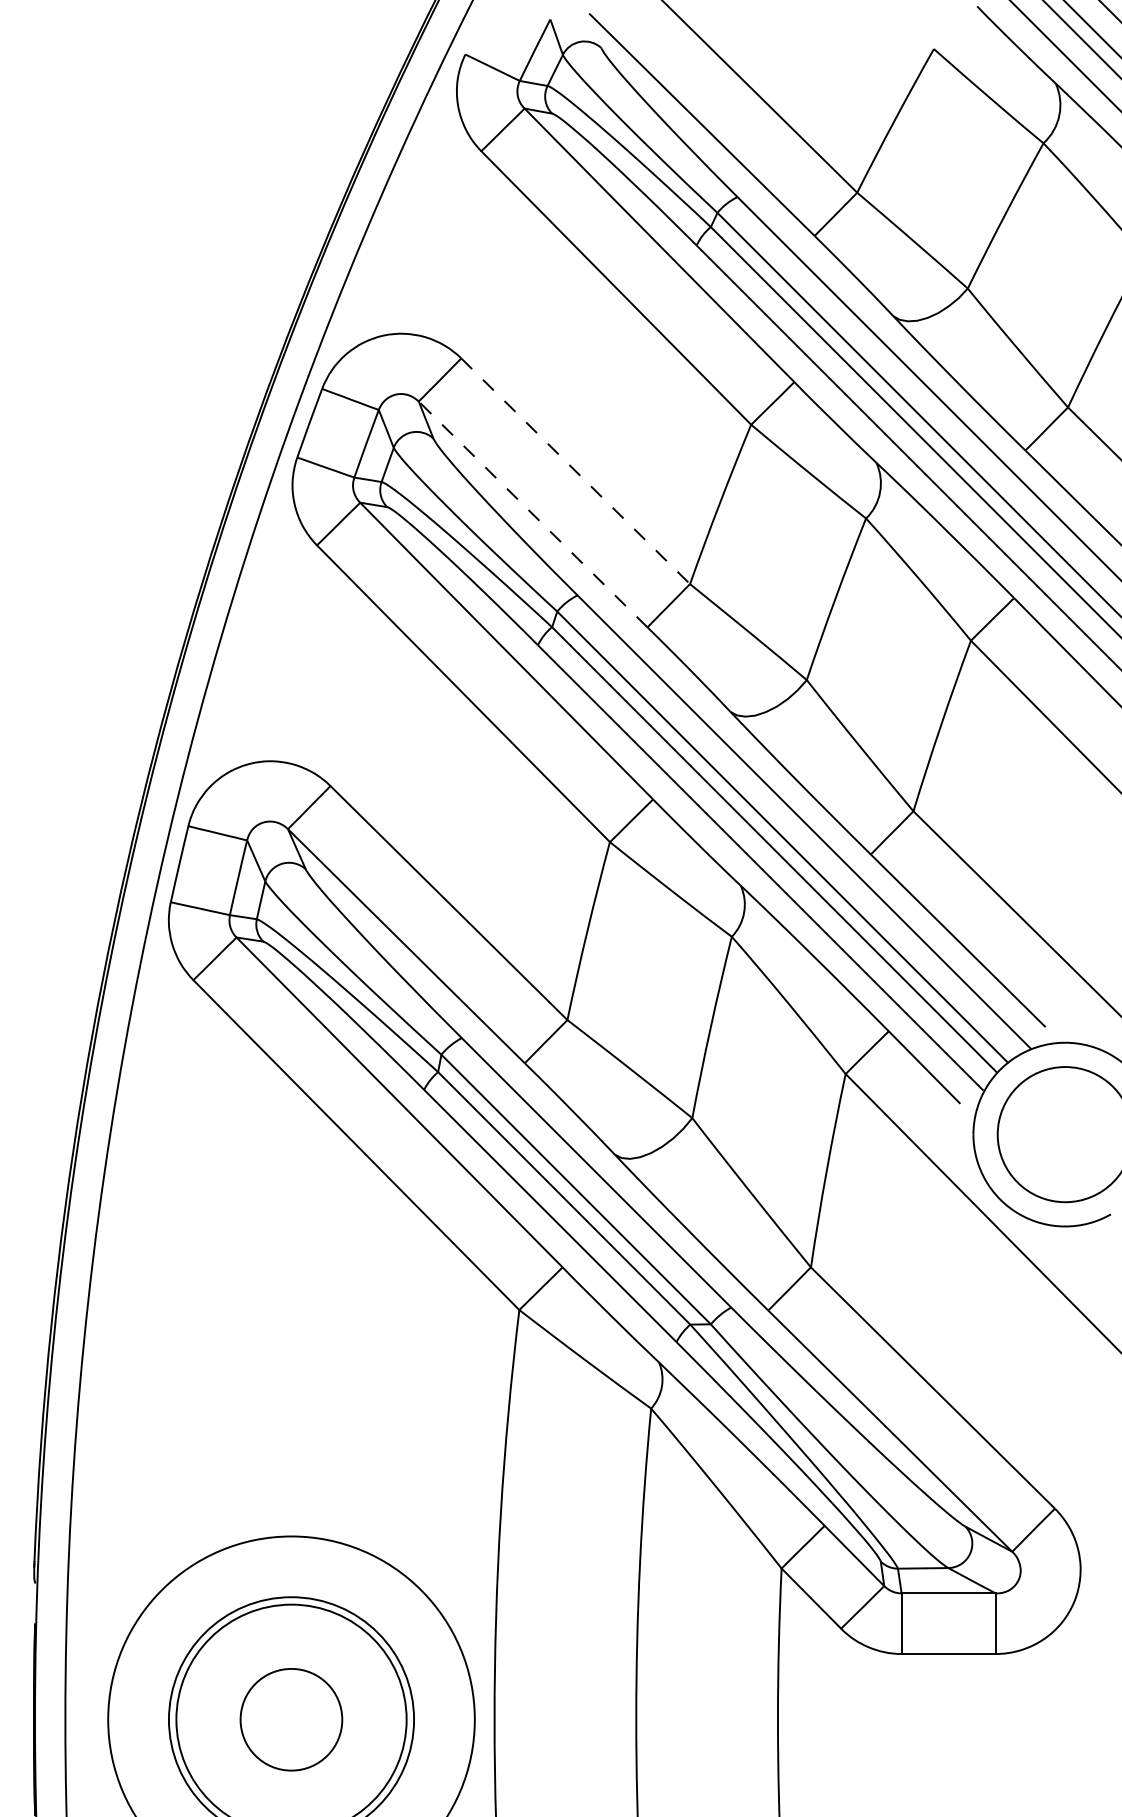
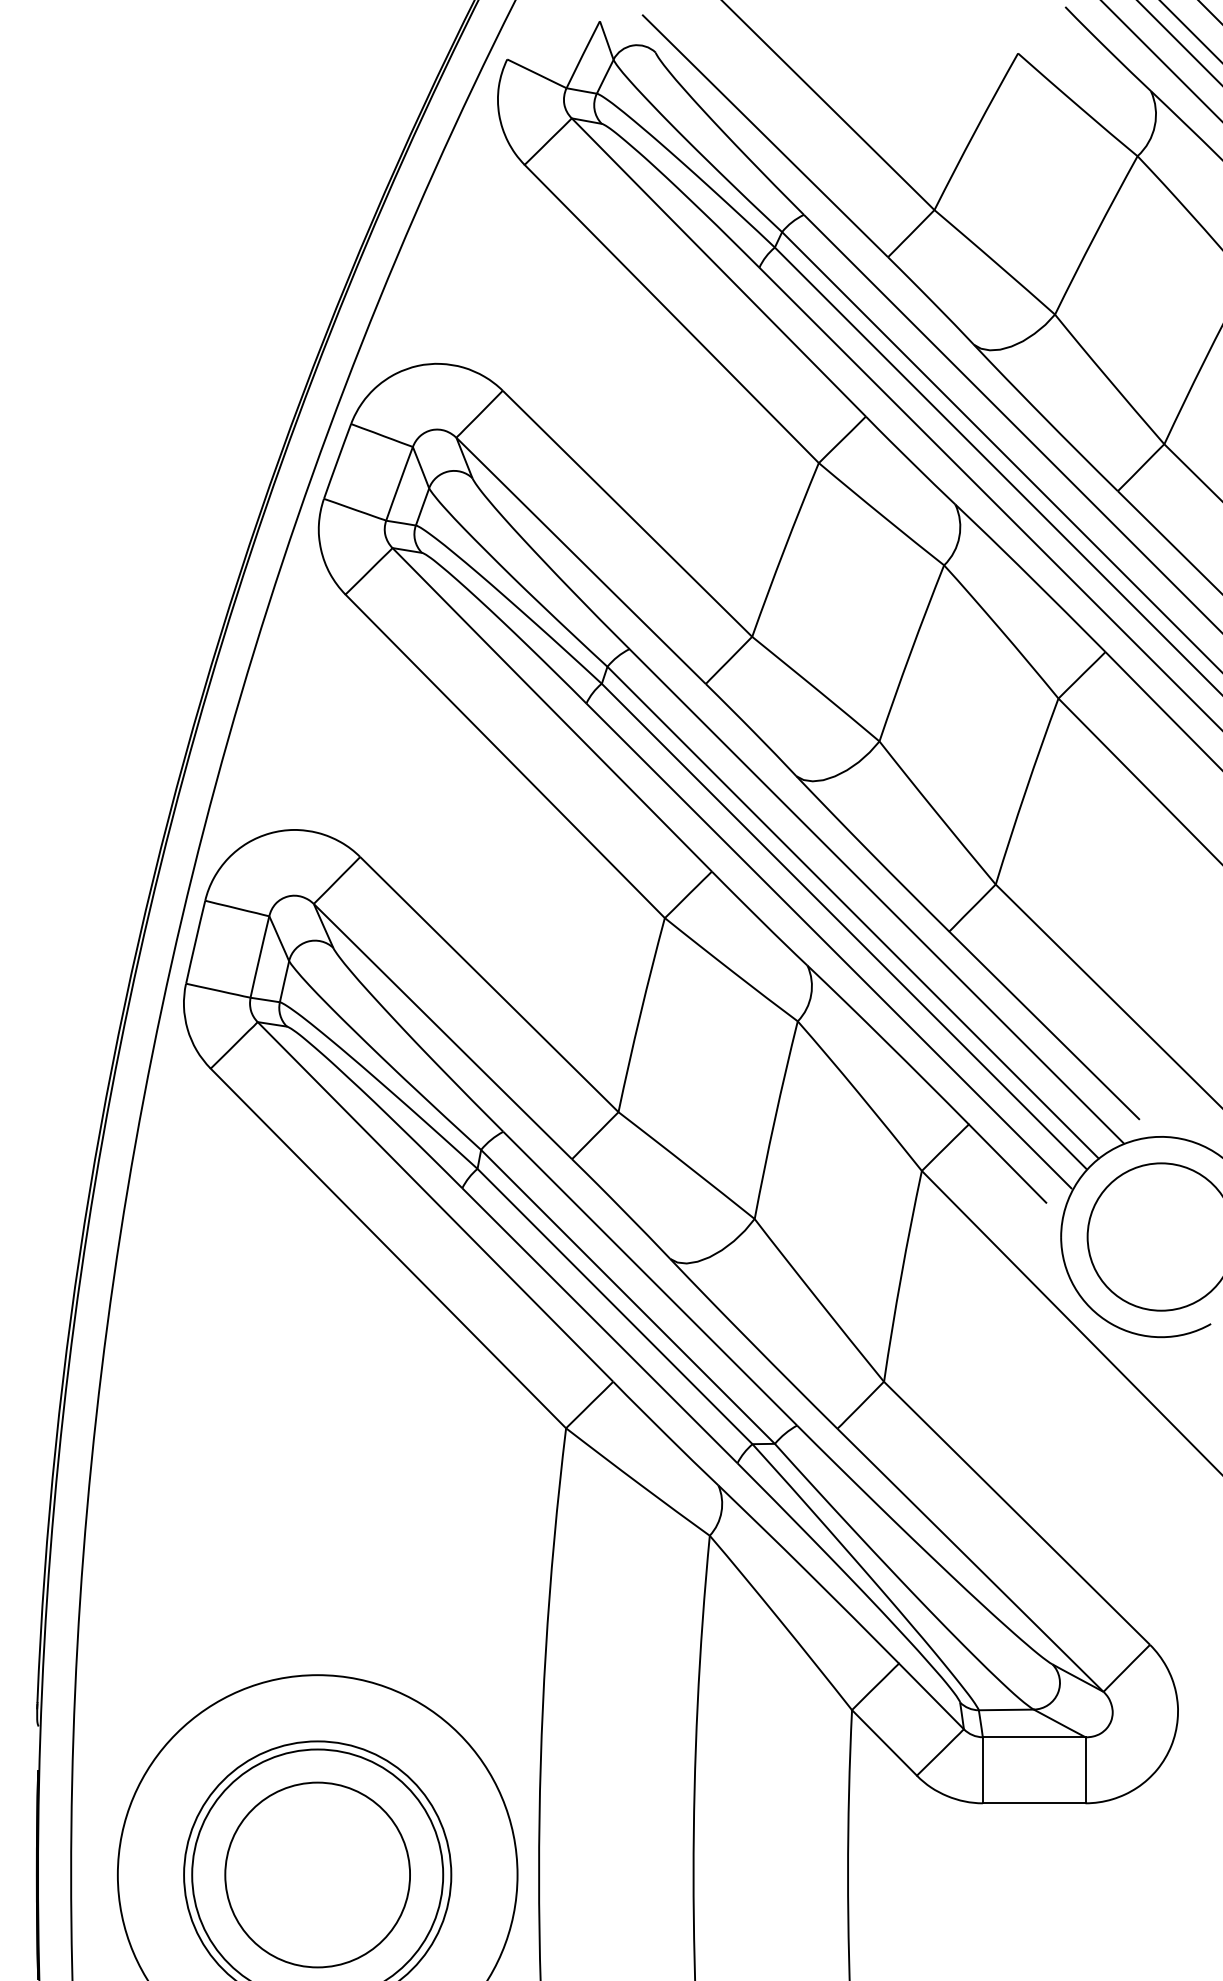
line: (575, 470) -> (627, 513), dashed -> solid
line: (533, 515) -> (581, 561), dashed -> solid
circle: (291, 1719) -> (317, 1874), size x1.67

